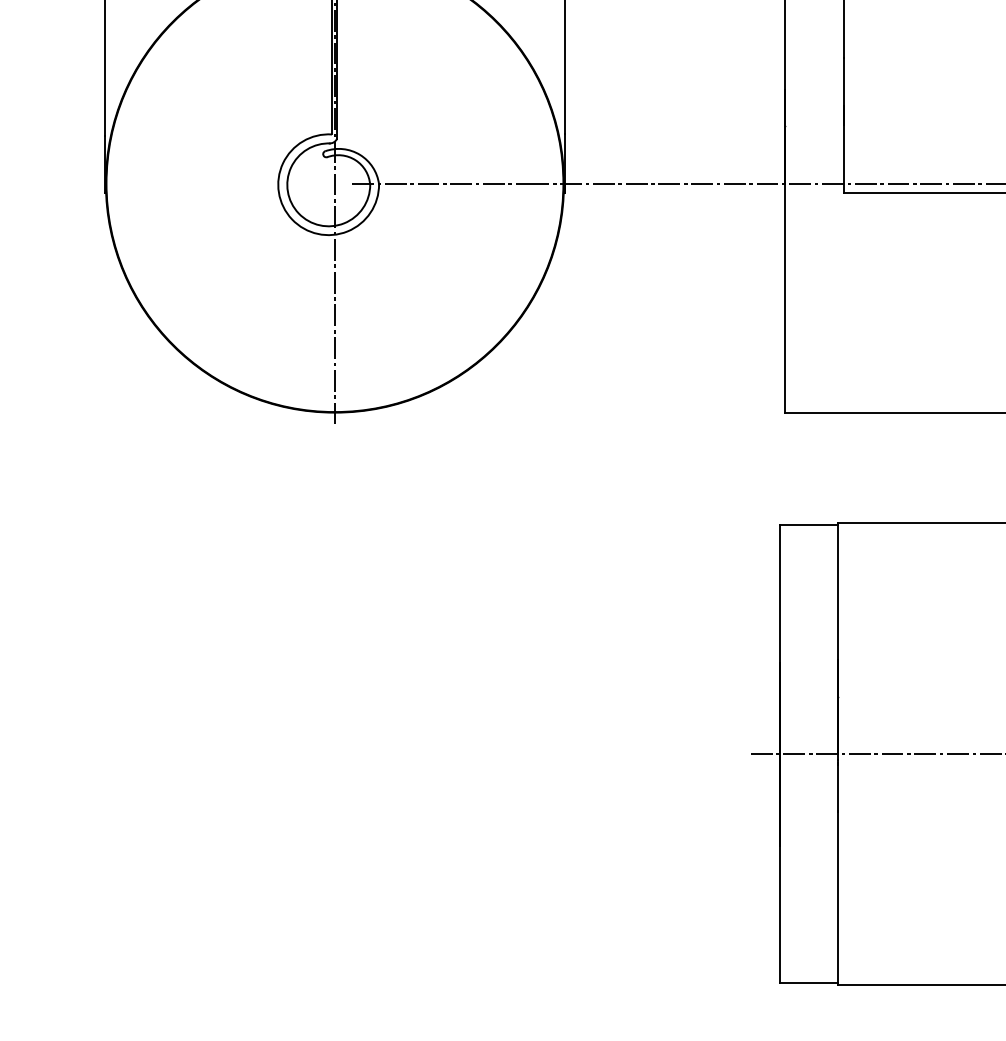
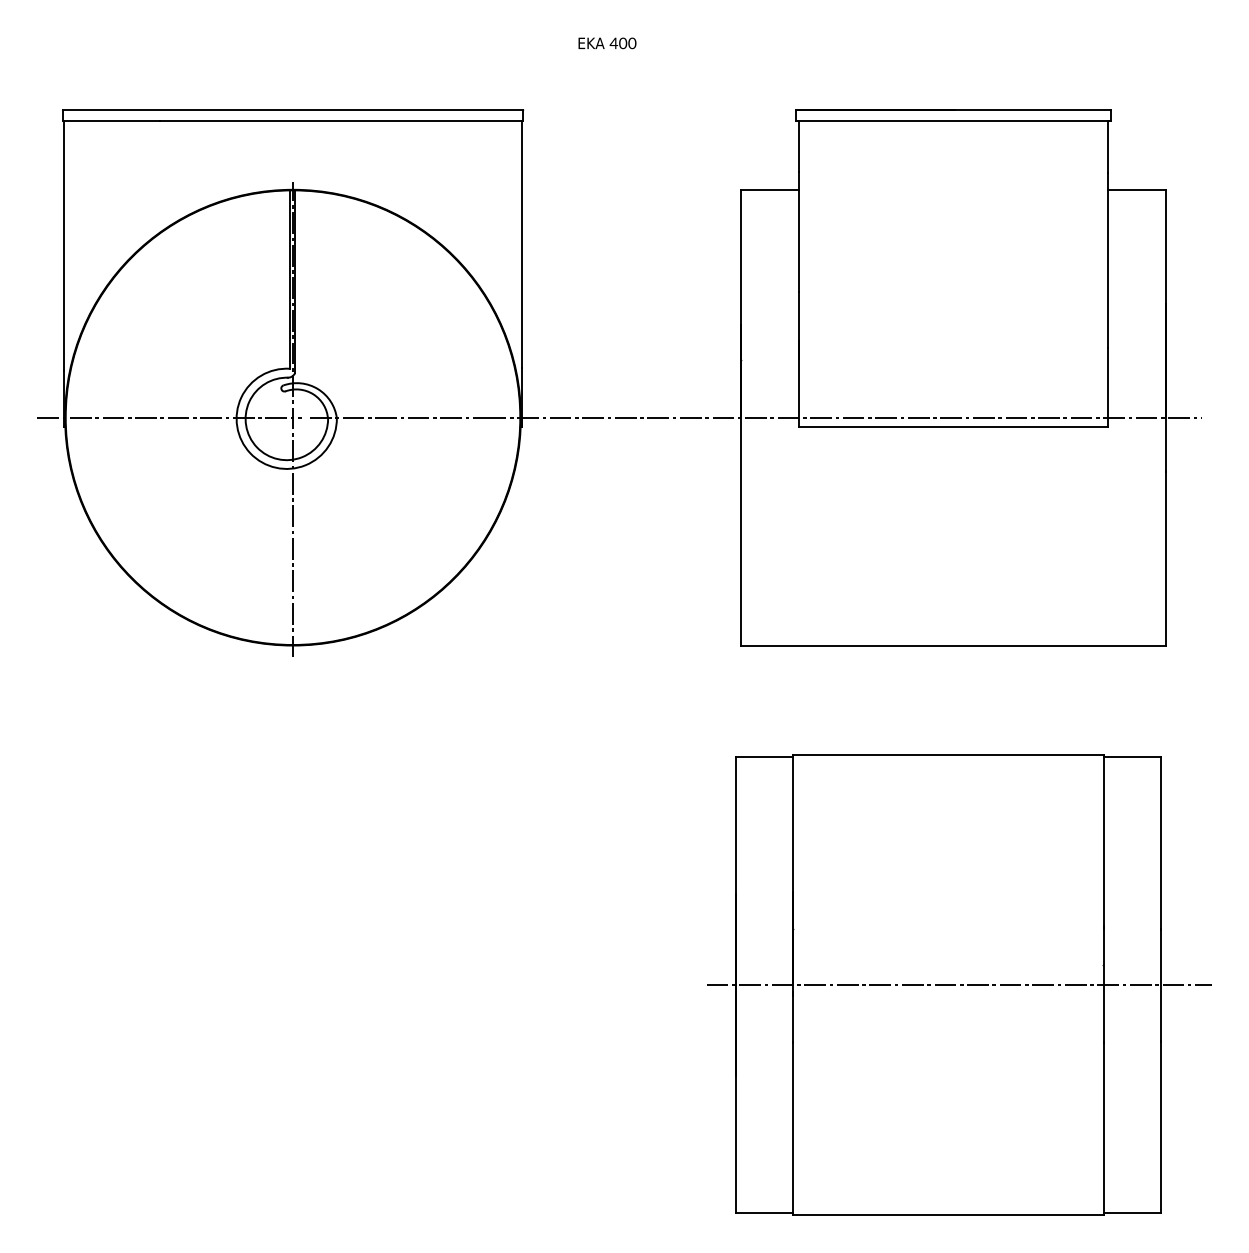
line: (210, 183) -> (169, 417), added

